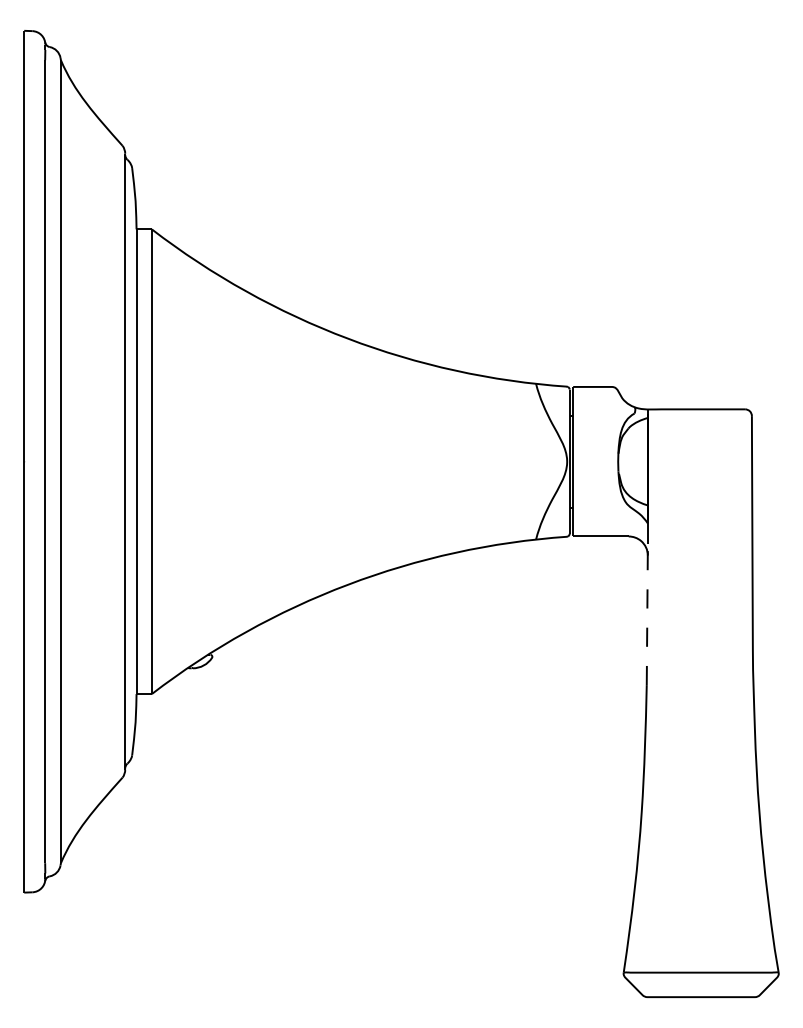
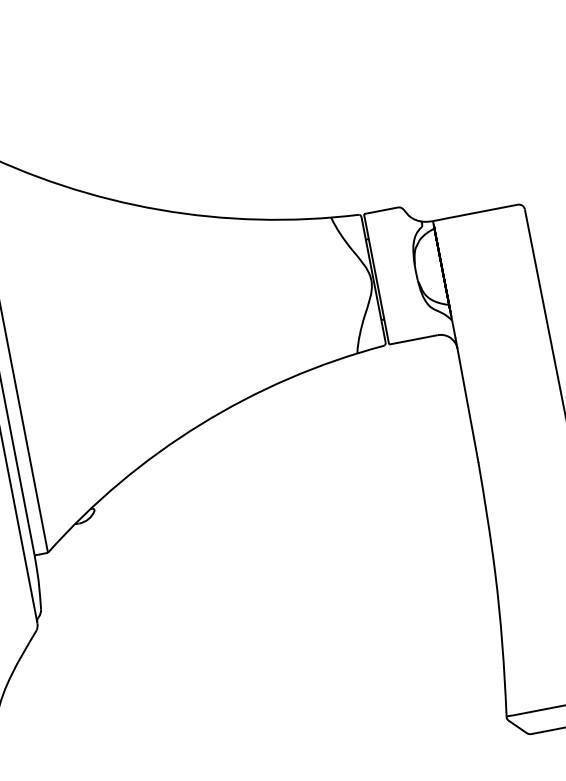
line: (647, 614) -> (467, 400), dashed -> solid

